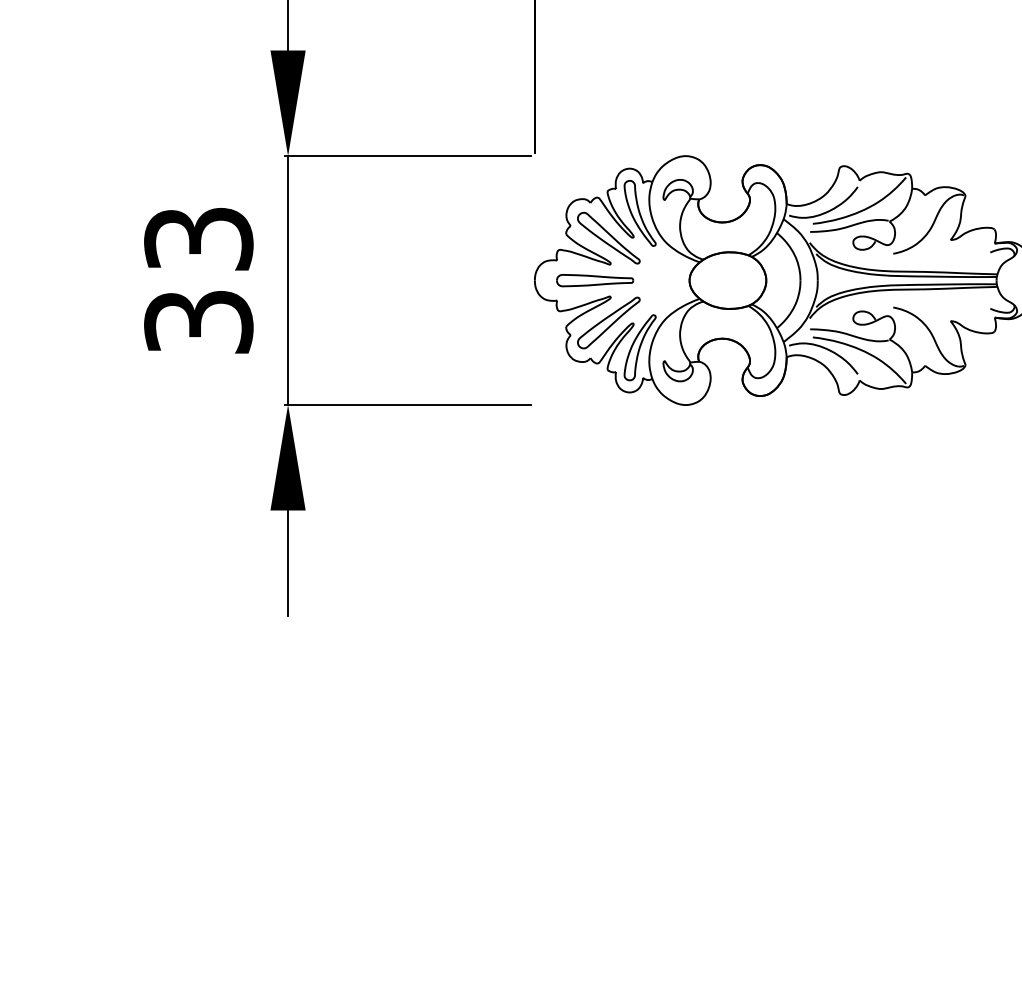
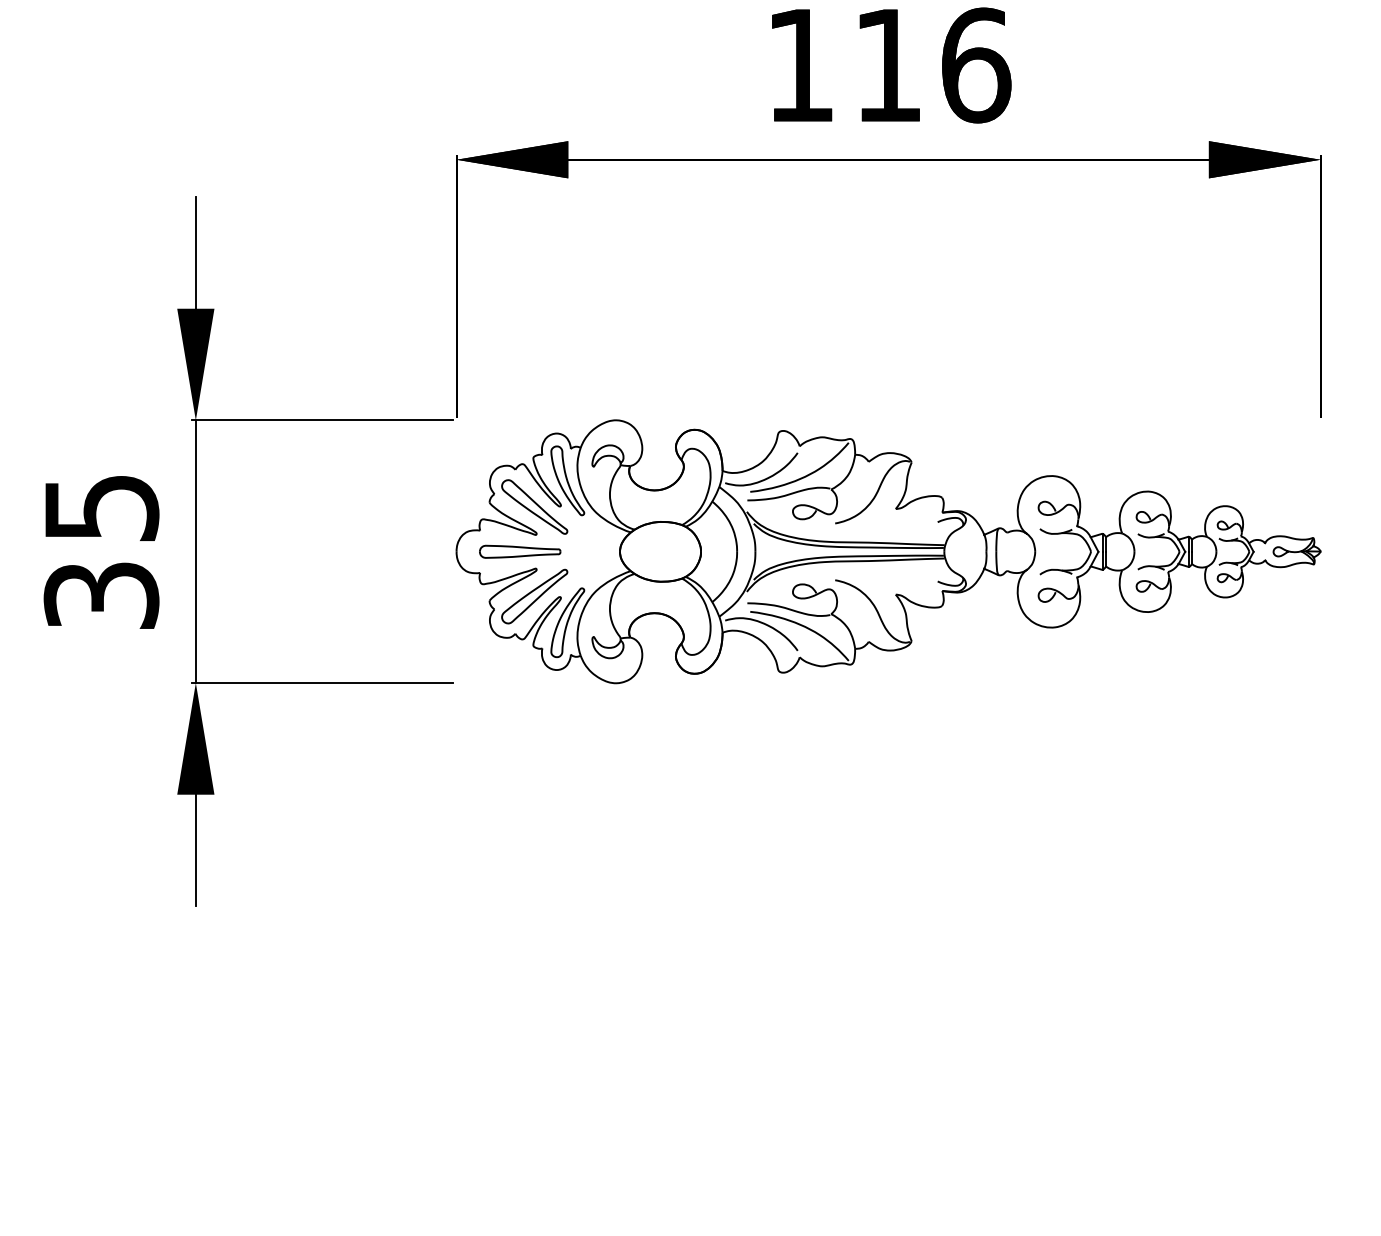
text: (198, 239) -> (101, 508), 33 -> 35

